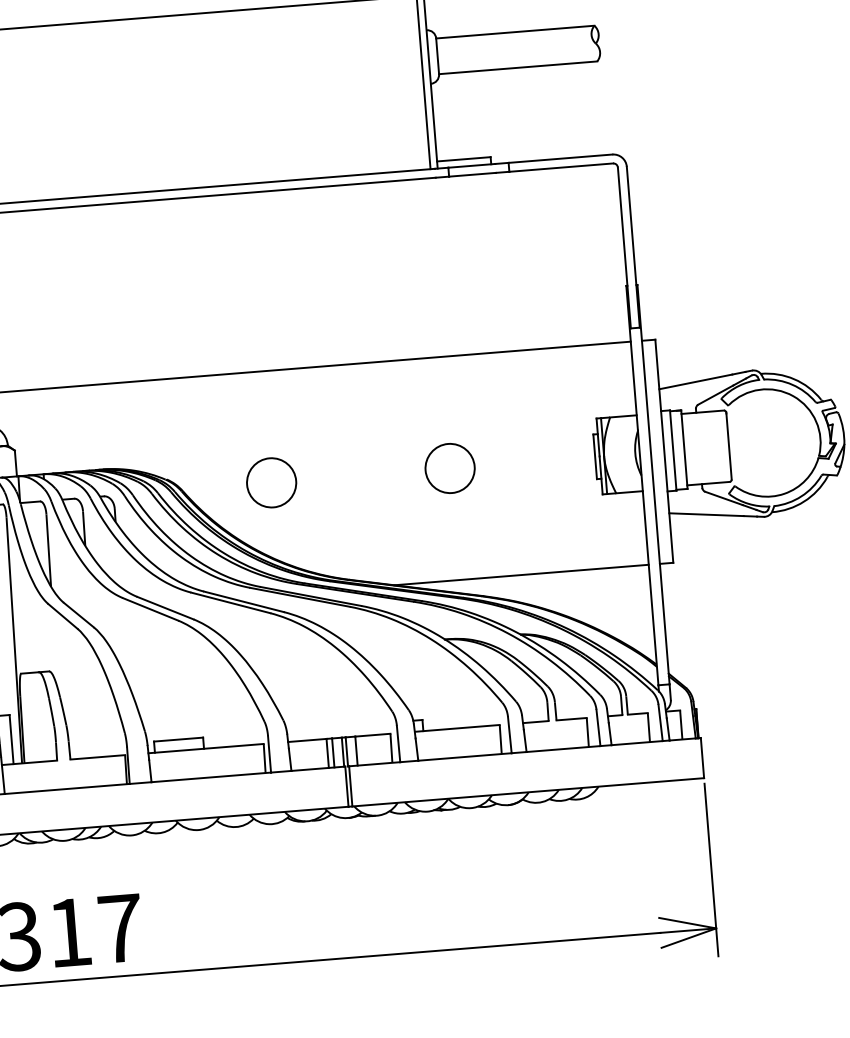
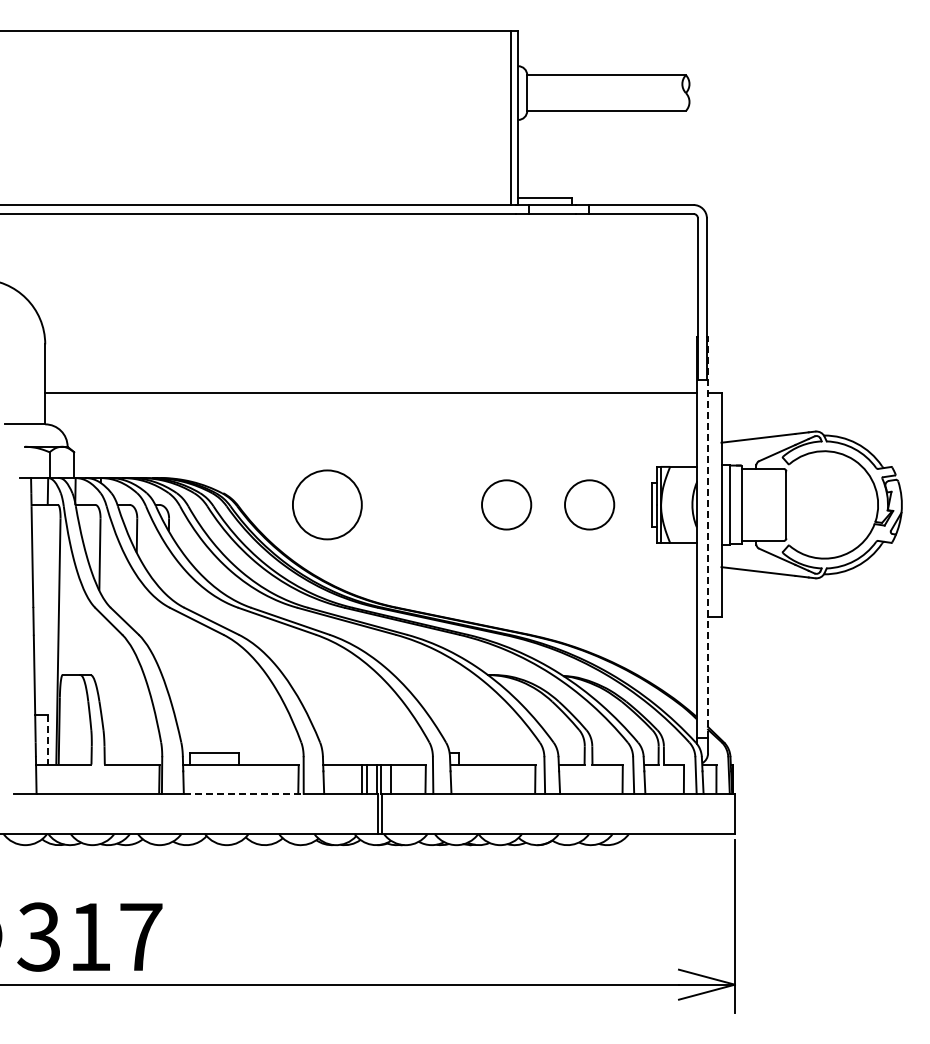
circle: (532, 461) -> (589, 504), added
circle: (271, 482) -> (327, 504), size x1.4
line: (653, 483) -> (708, 536), solid -> dashed
line: (520, 574) -> (568, 616), removed
line: (11, 739) -> (47, 739), solid -> dashed
line: (211, 777) -> (243, 793), solid -> dashed

